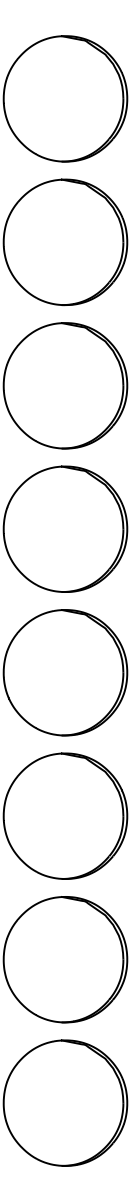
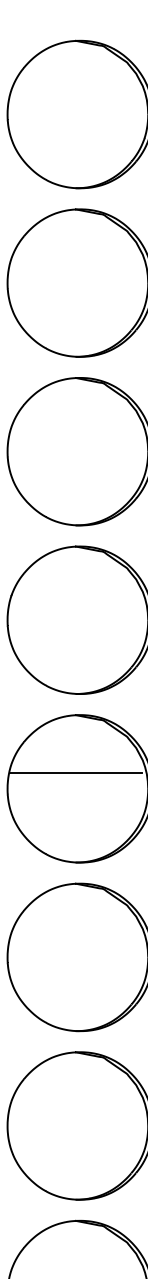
line: (61, 659) -> (75, 773), added

